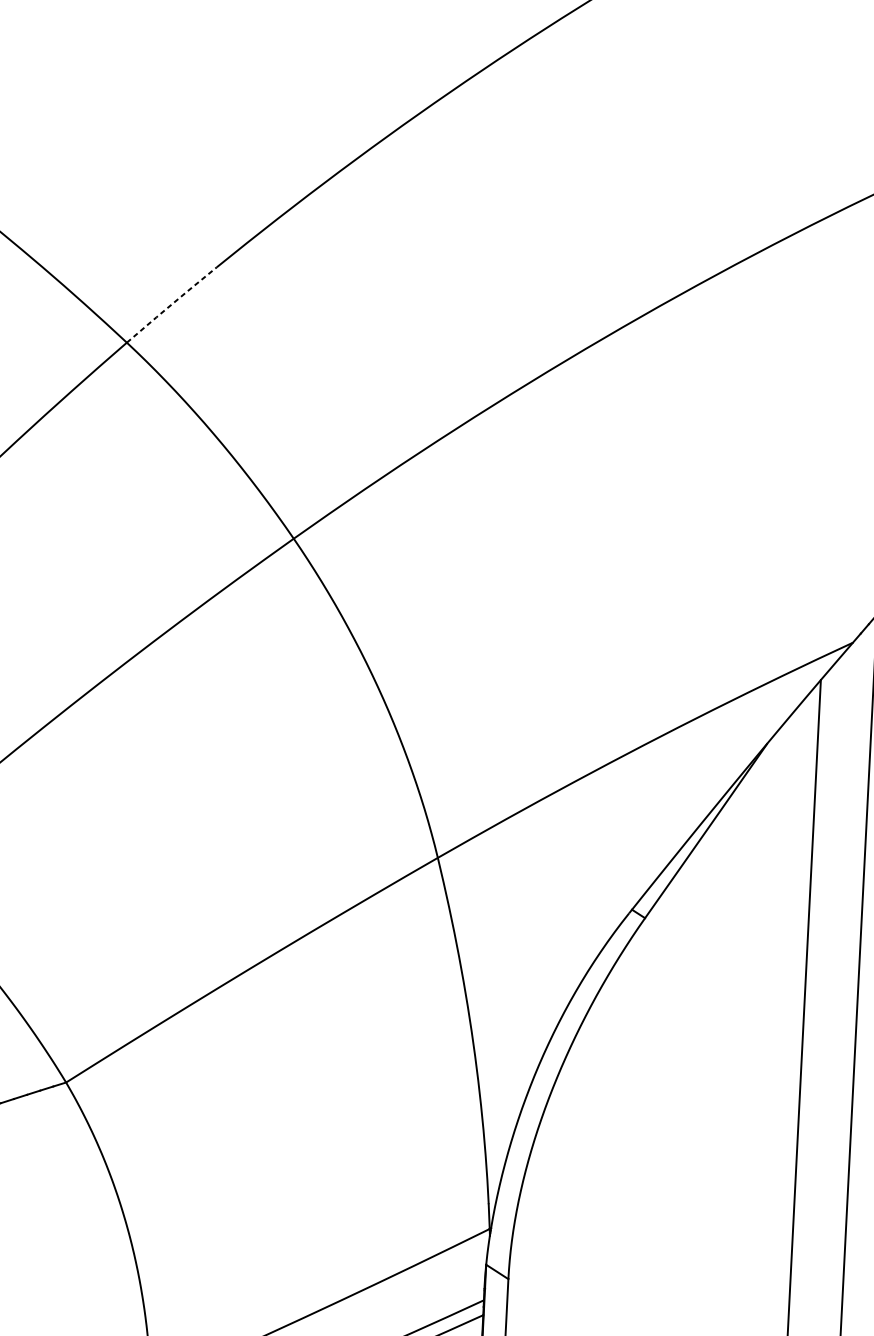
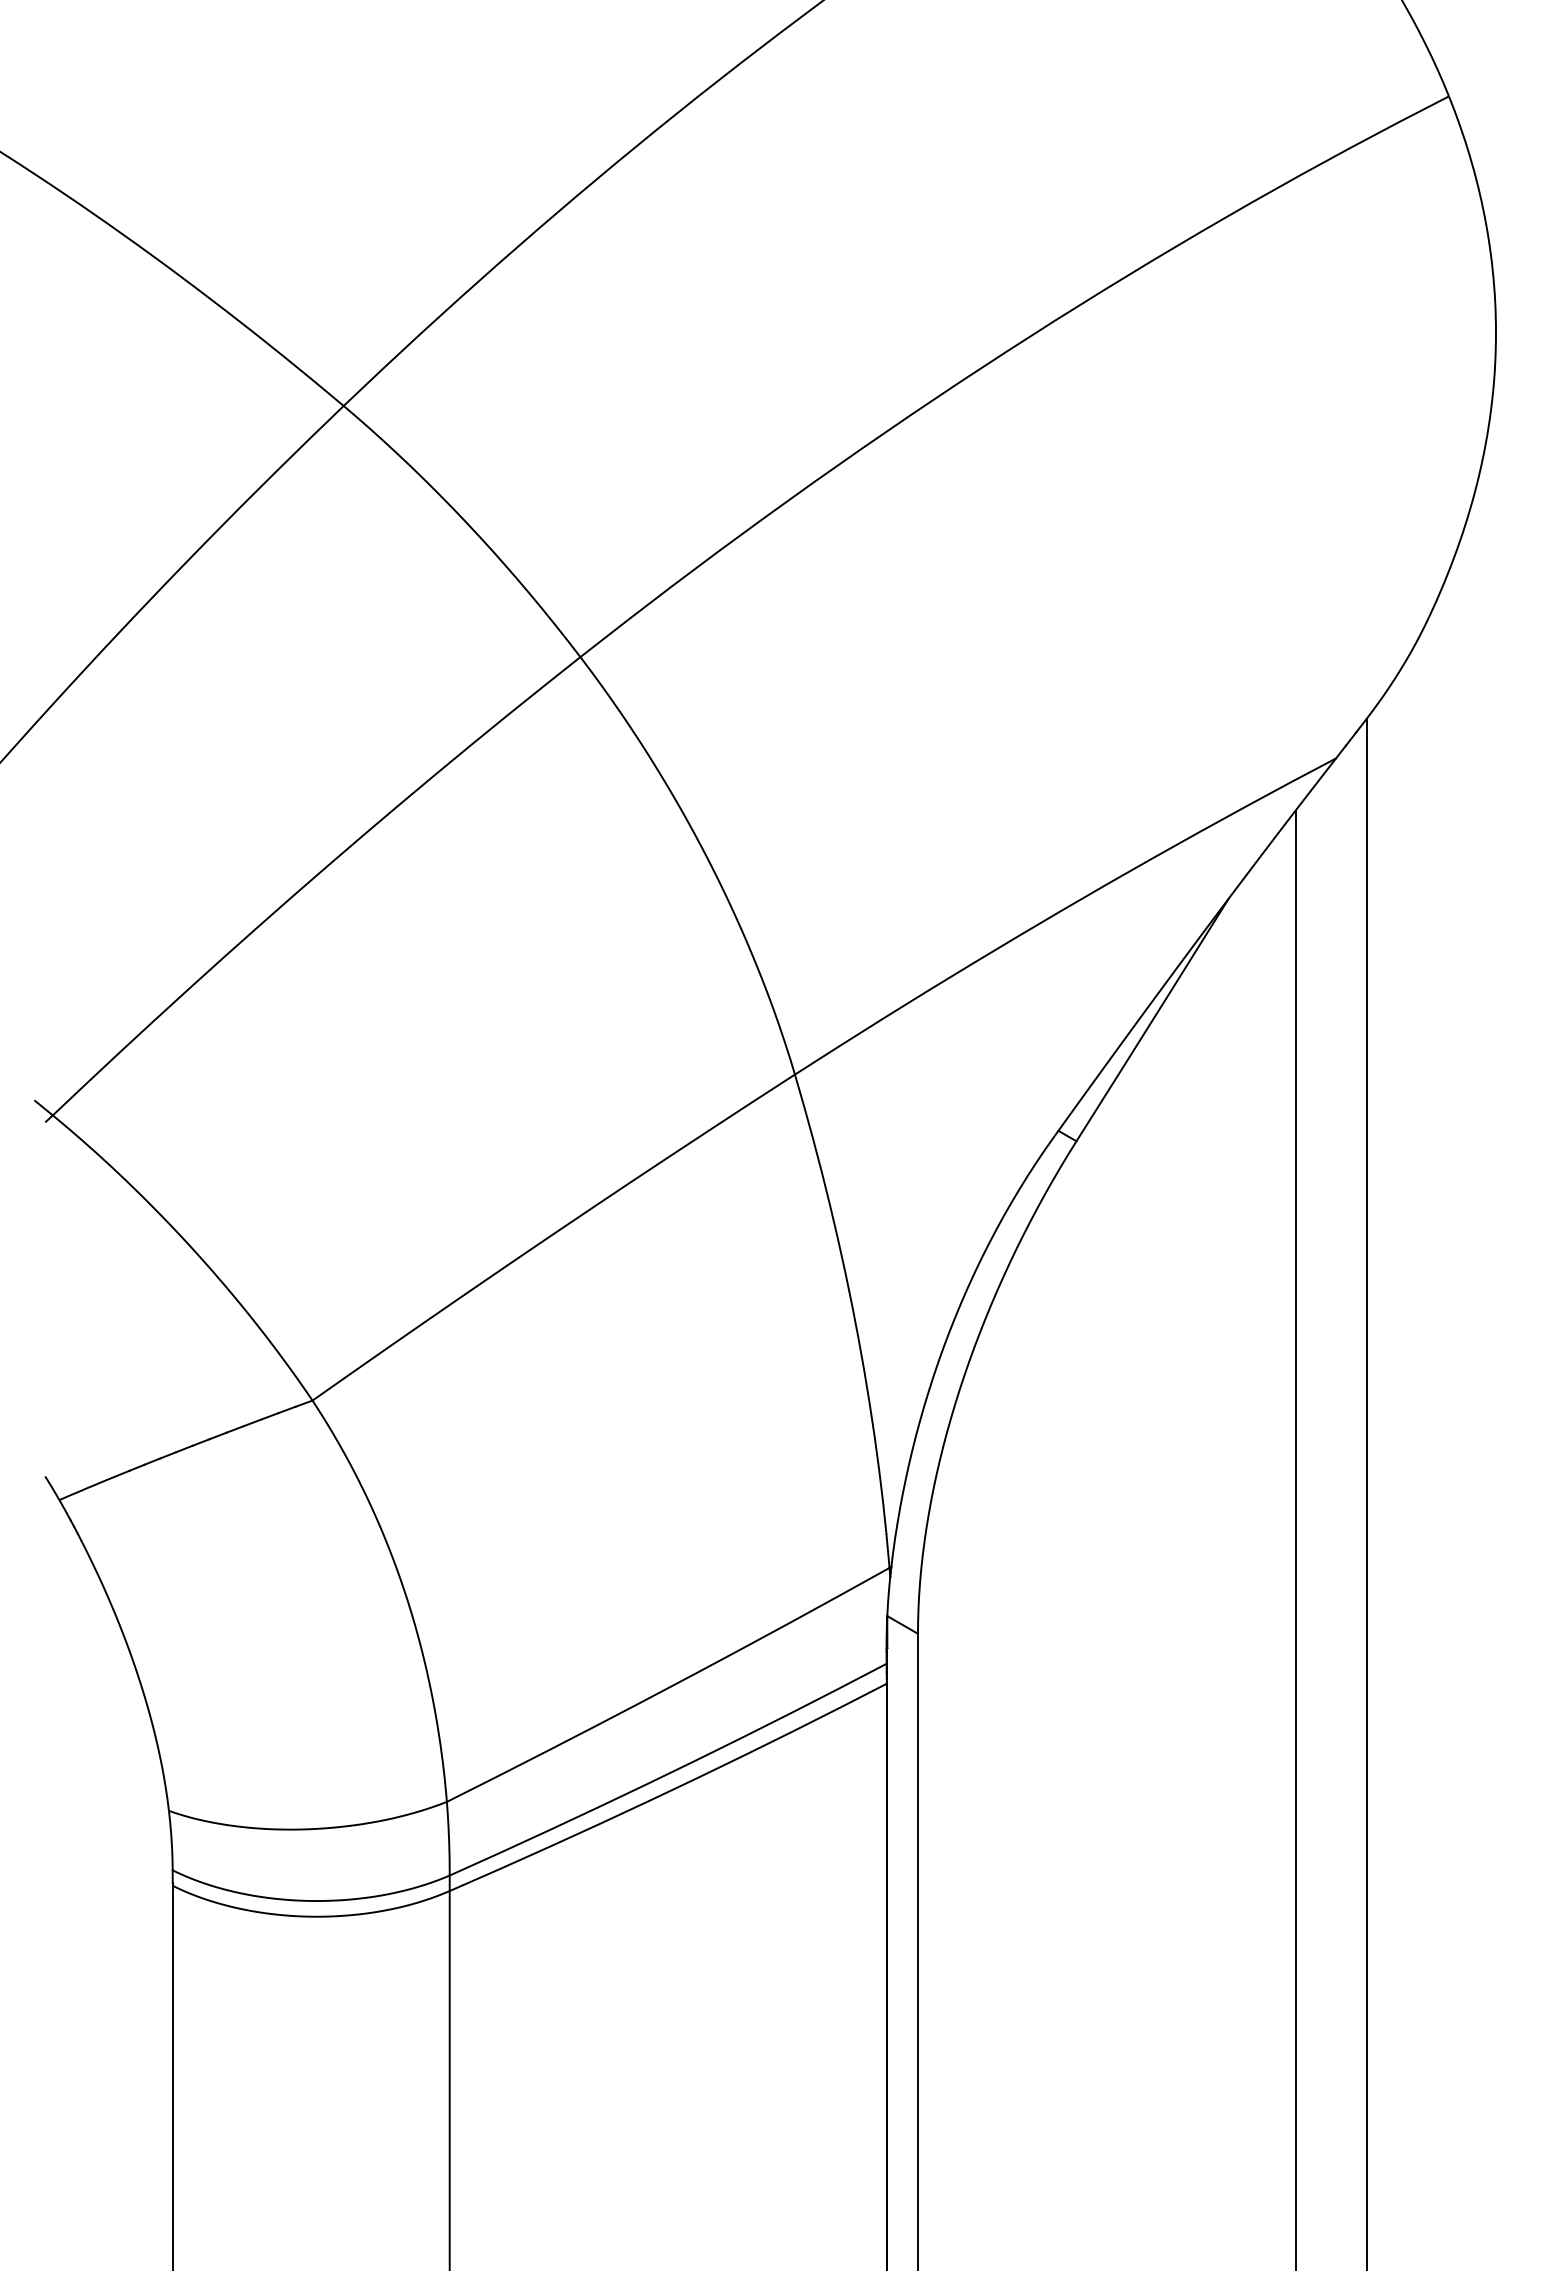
line: (172, 304) -> (401, 351), dashed -> solid

